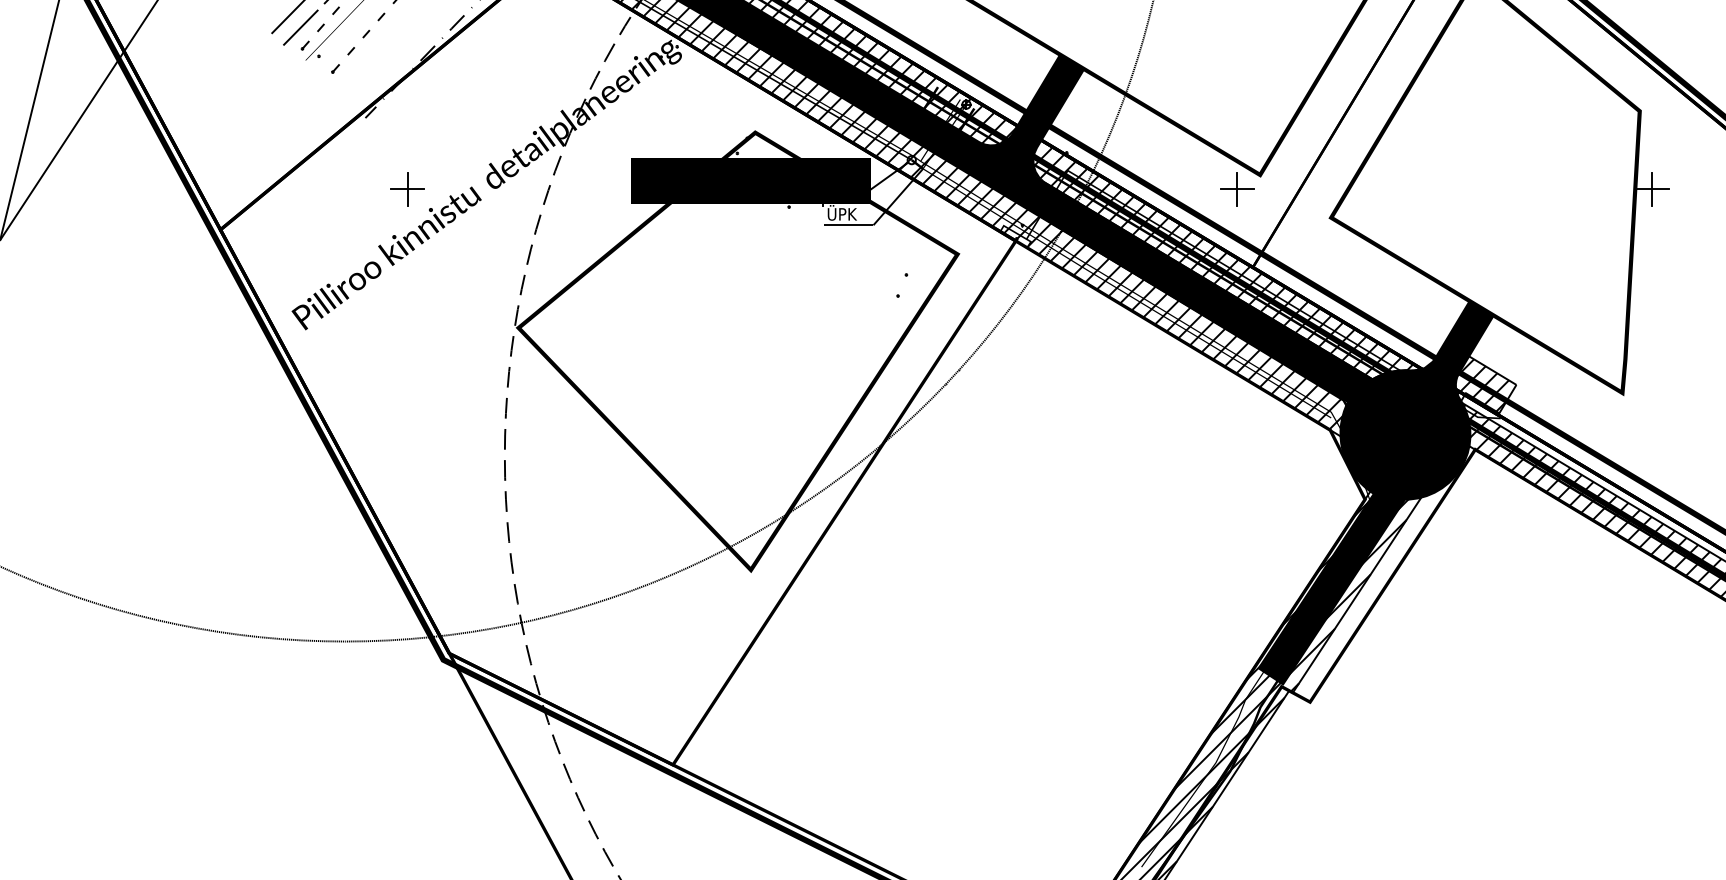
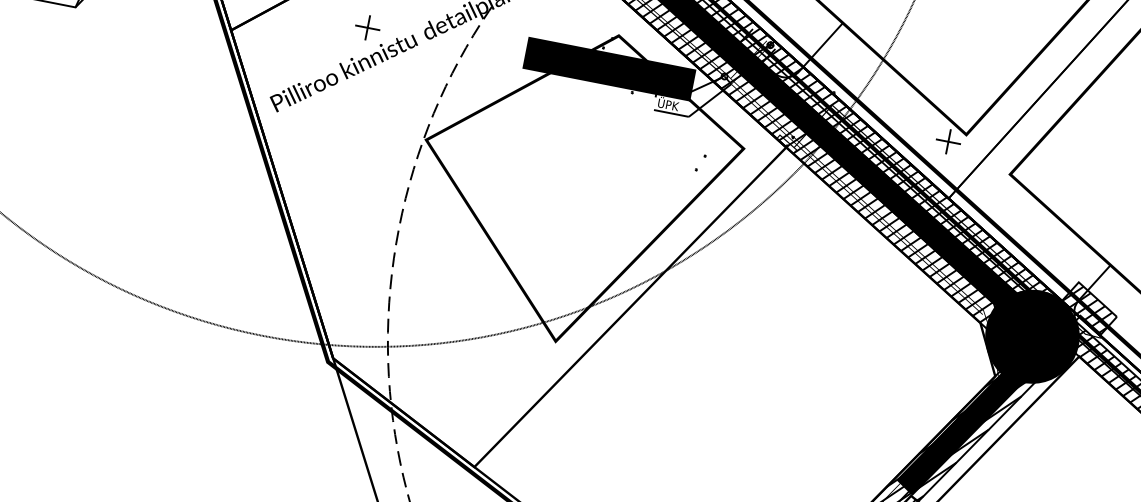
fill: (1031, 117) -> (814, 63), removed
fill: (1452, 351) -> (1076, 284), removed

